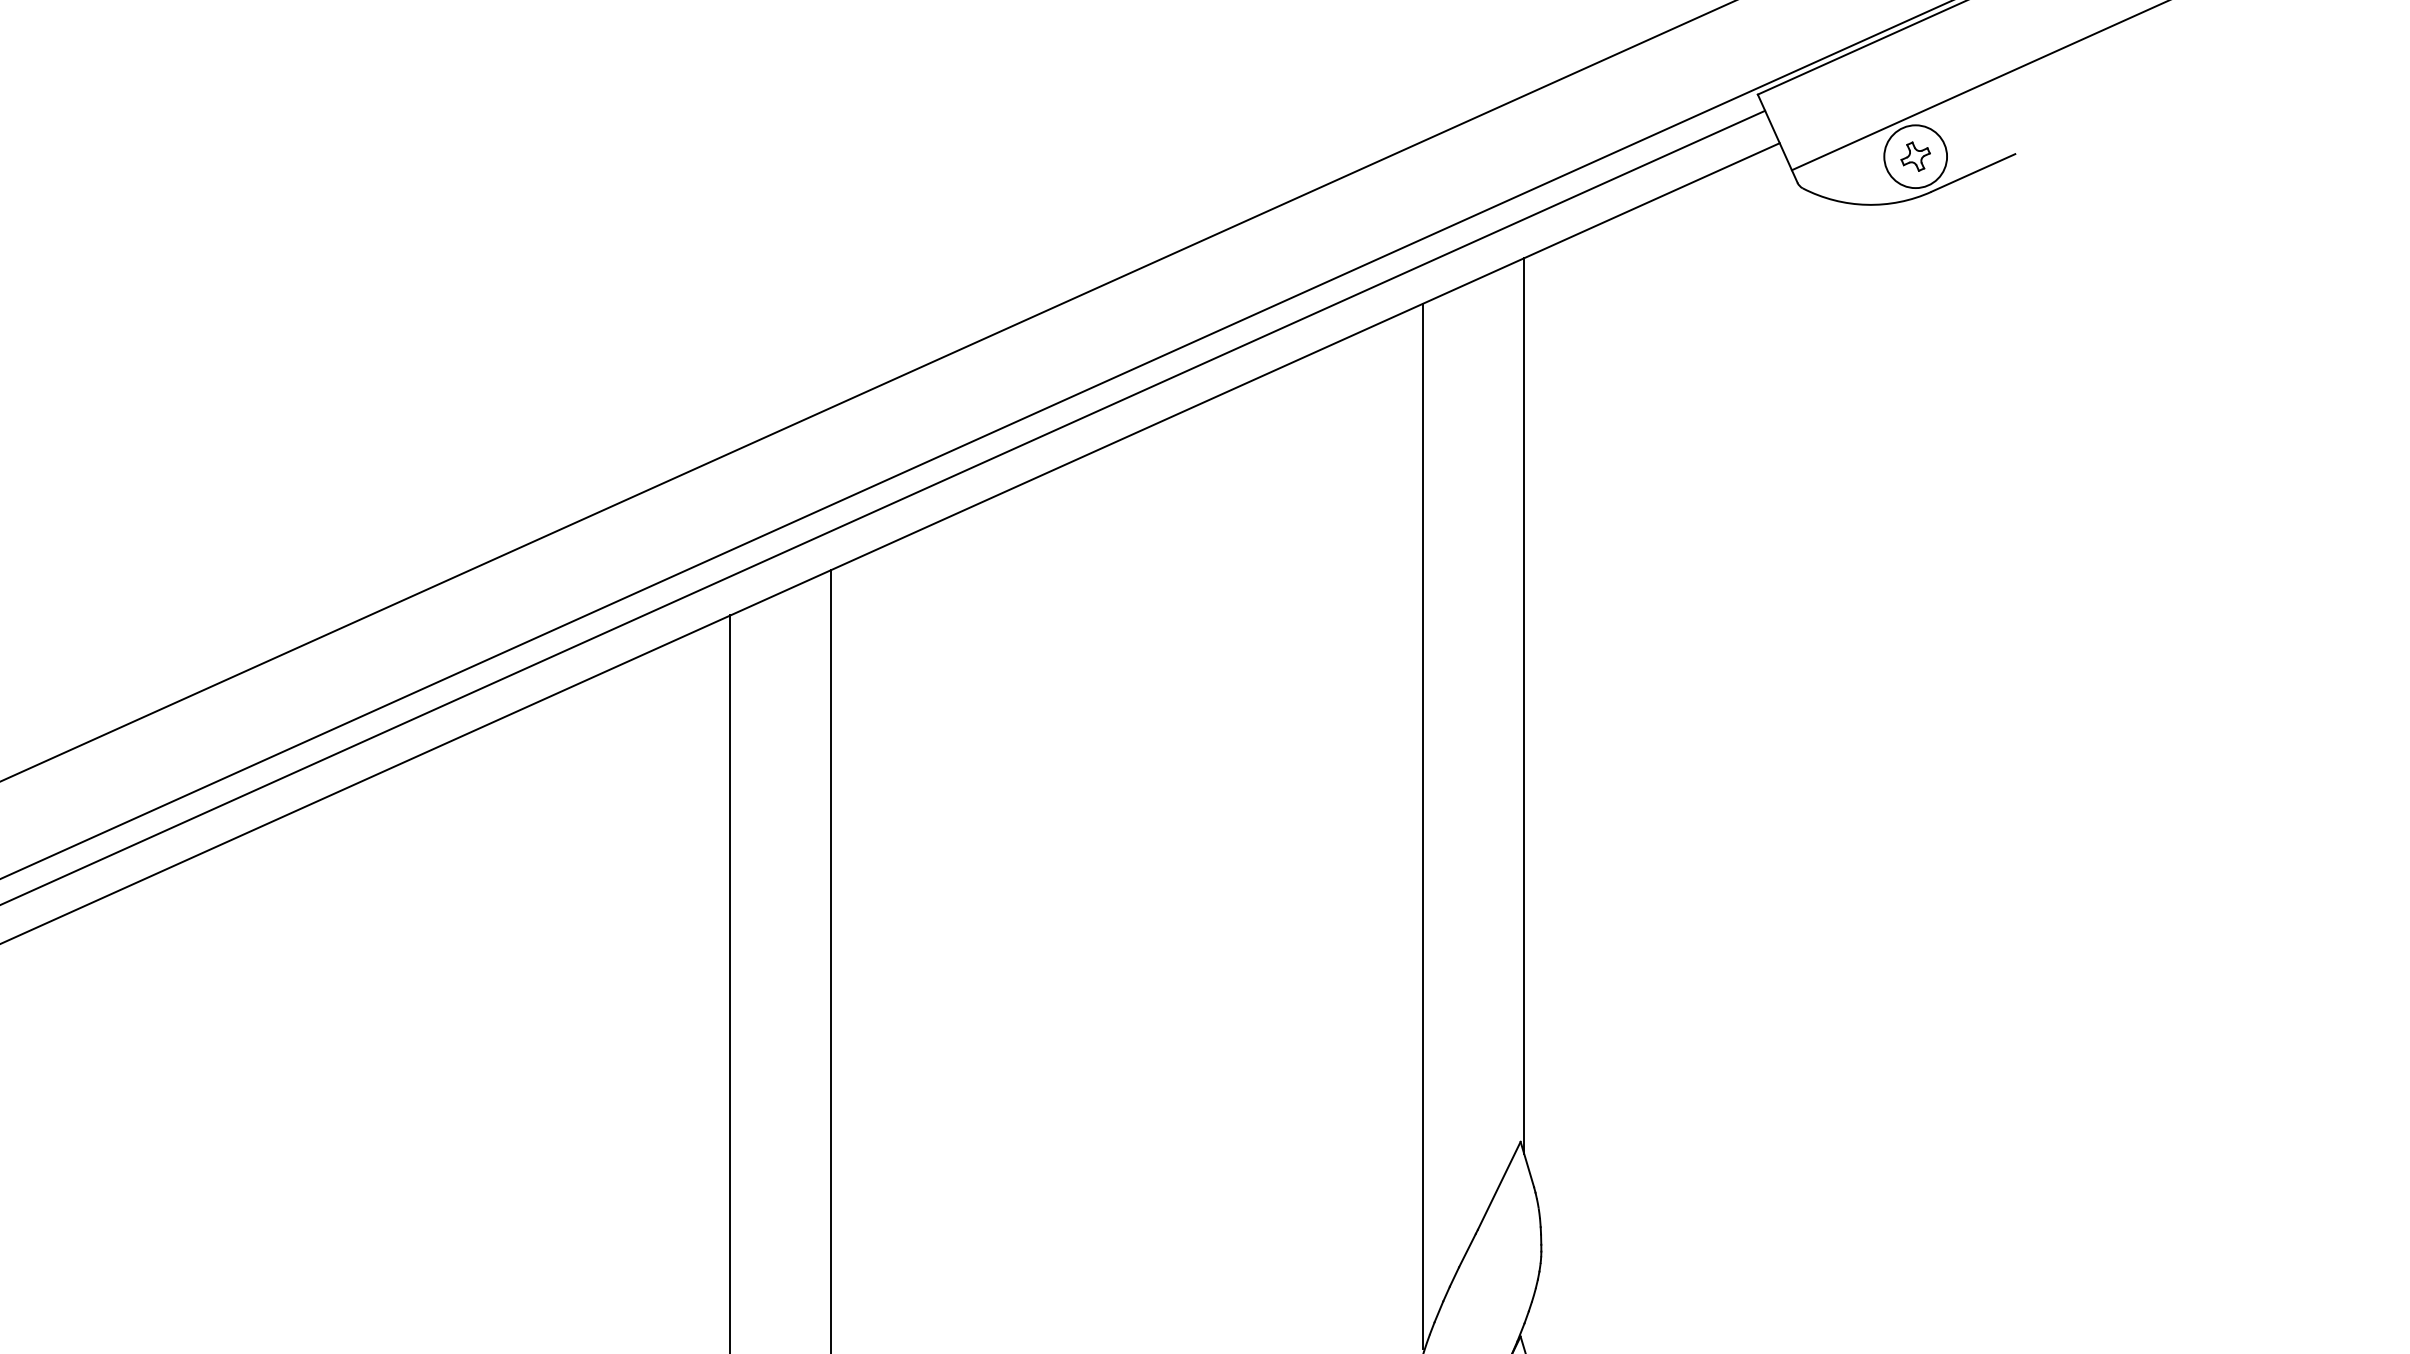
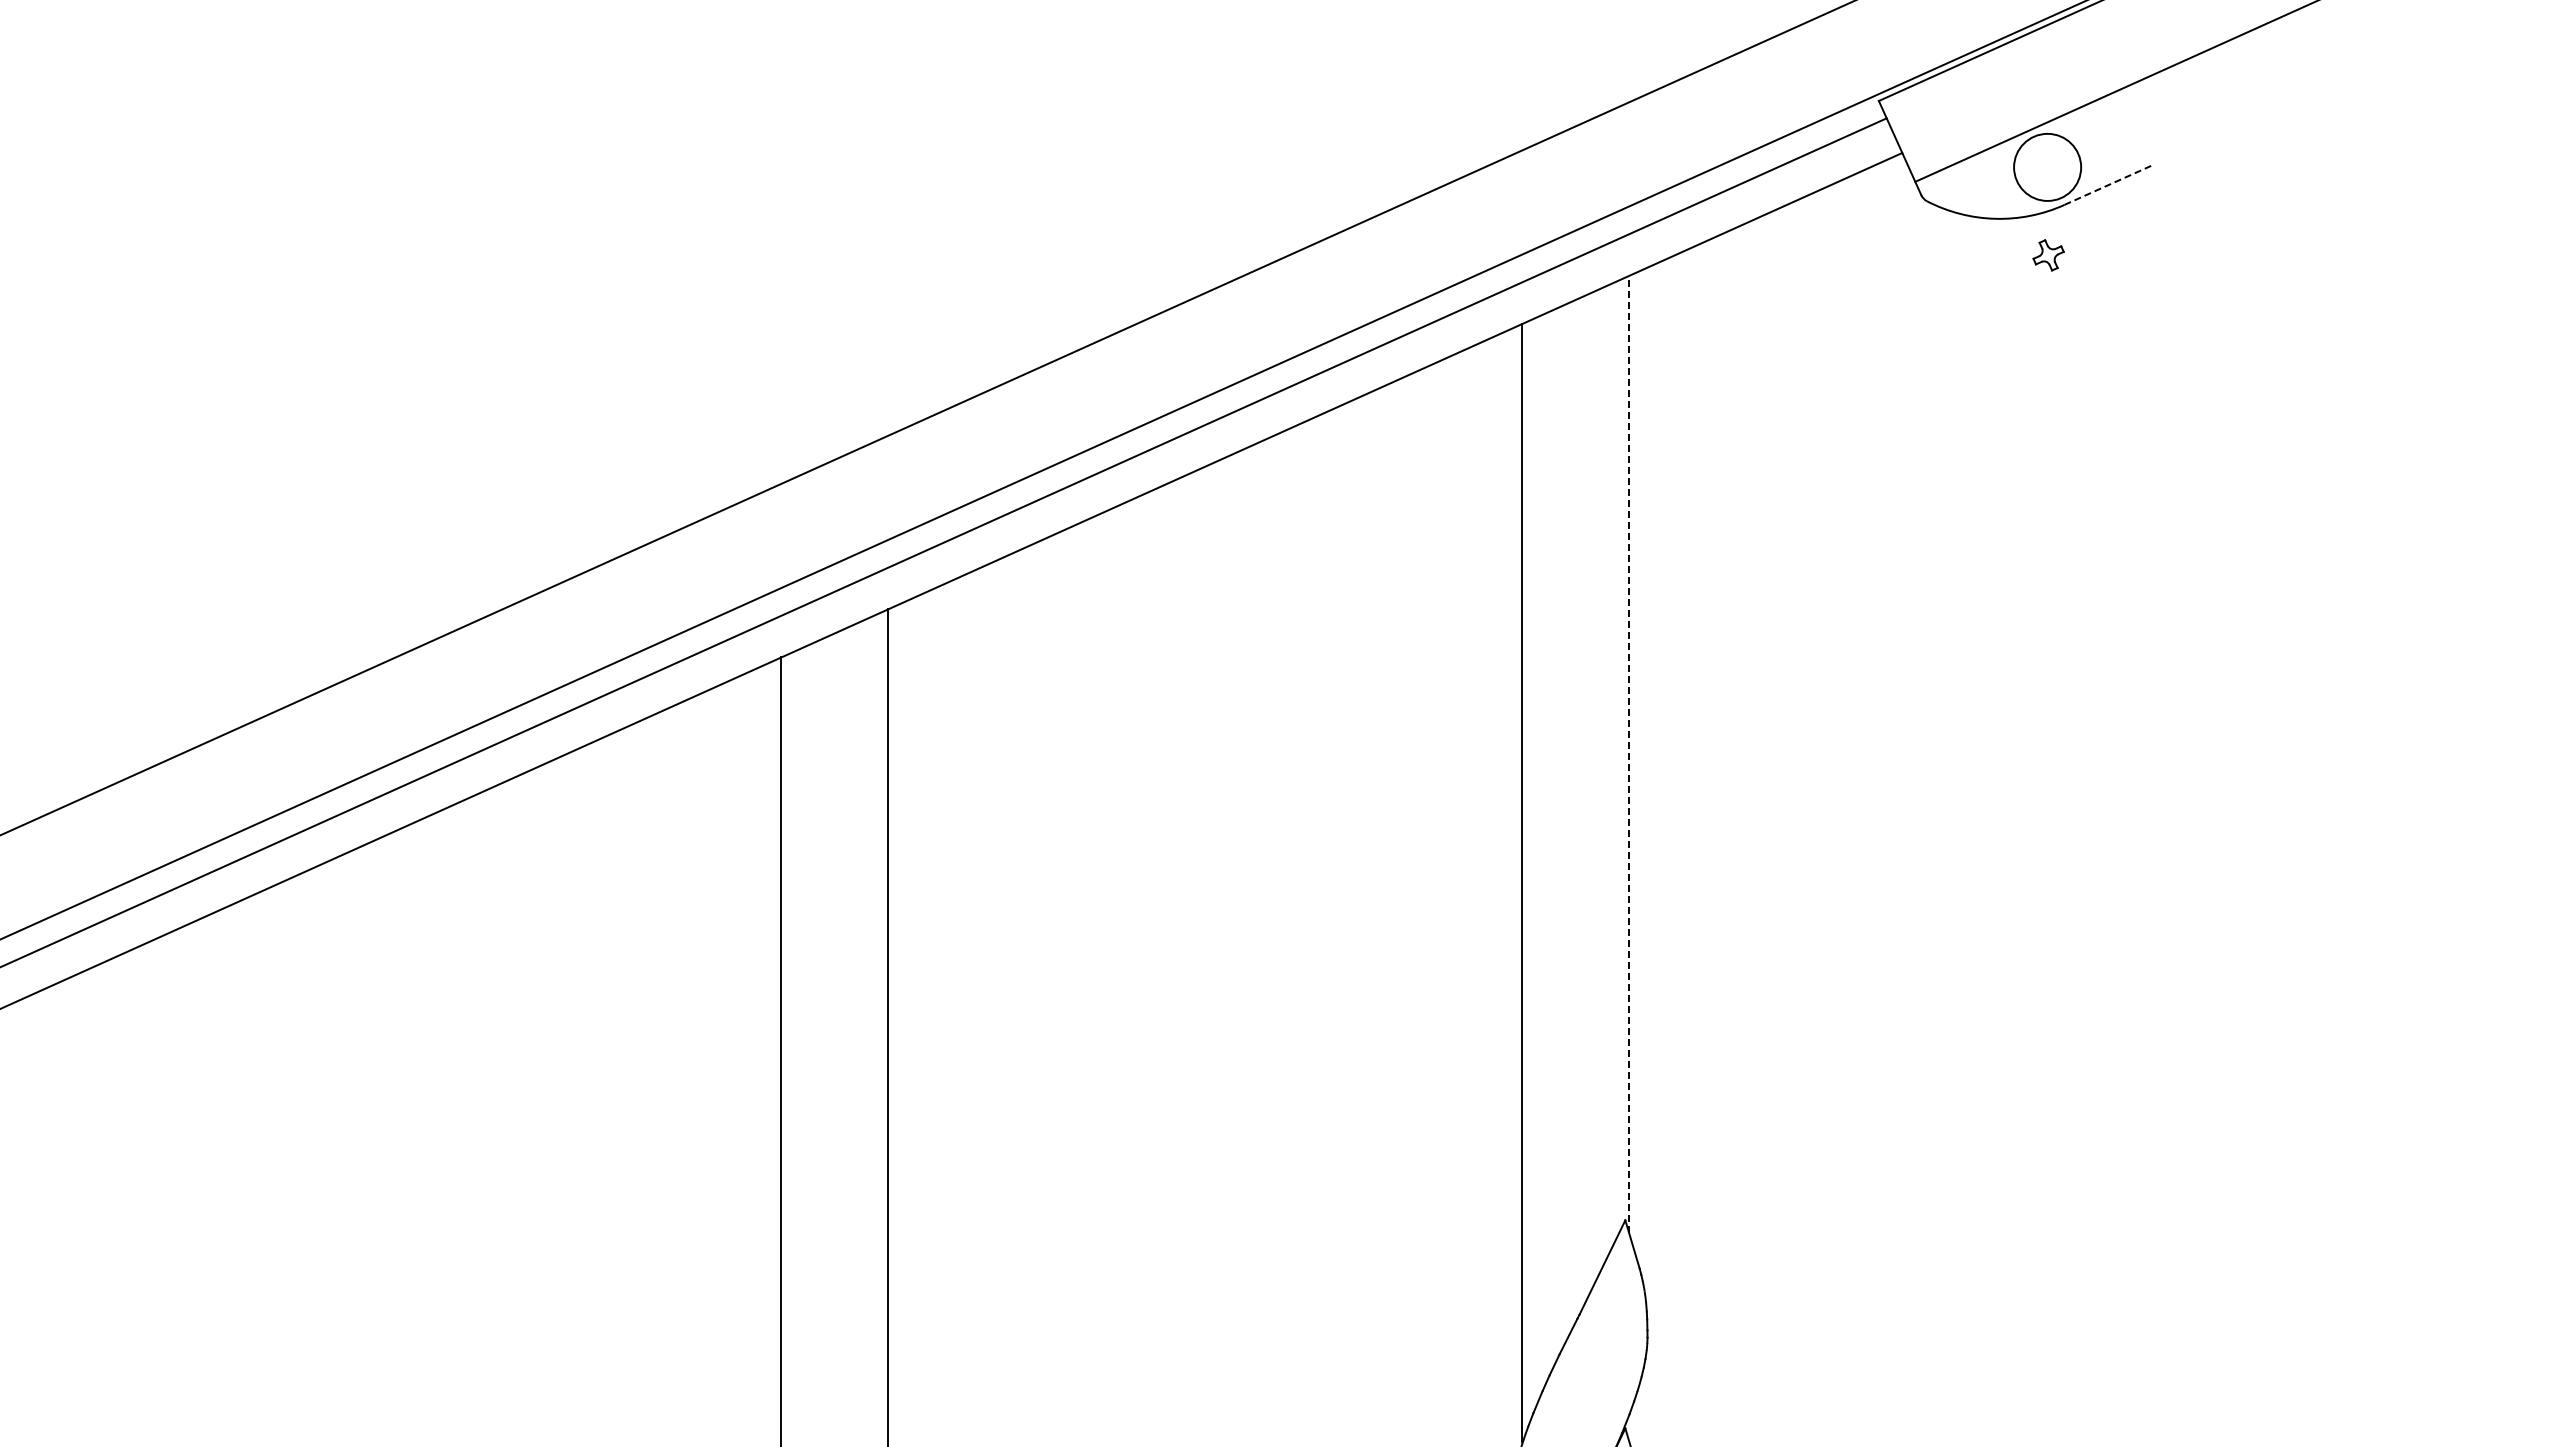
part: (1915, 156) -> (2048, 255), moved
line: (1973, 172) -> (2109, 184), solid -> dashed
line: (1524, 706) -> (1629, 754), solid -> dashed

